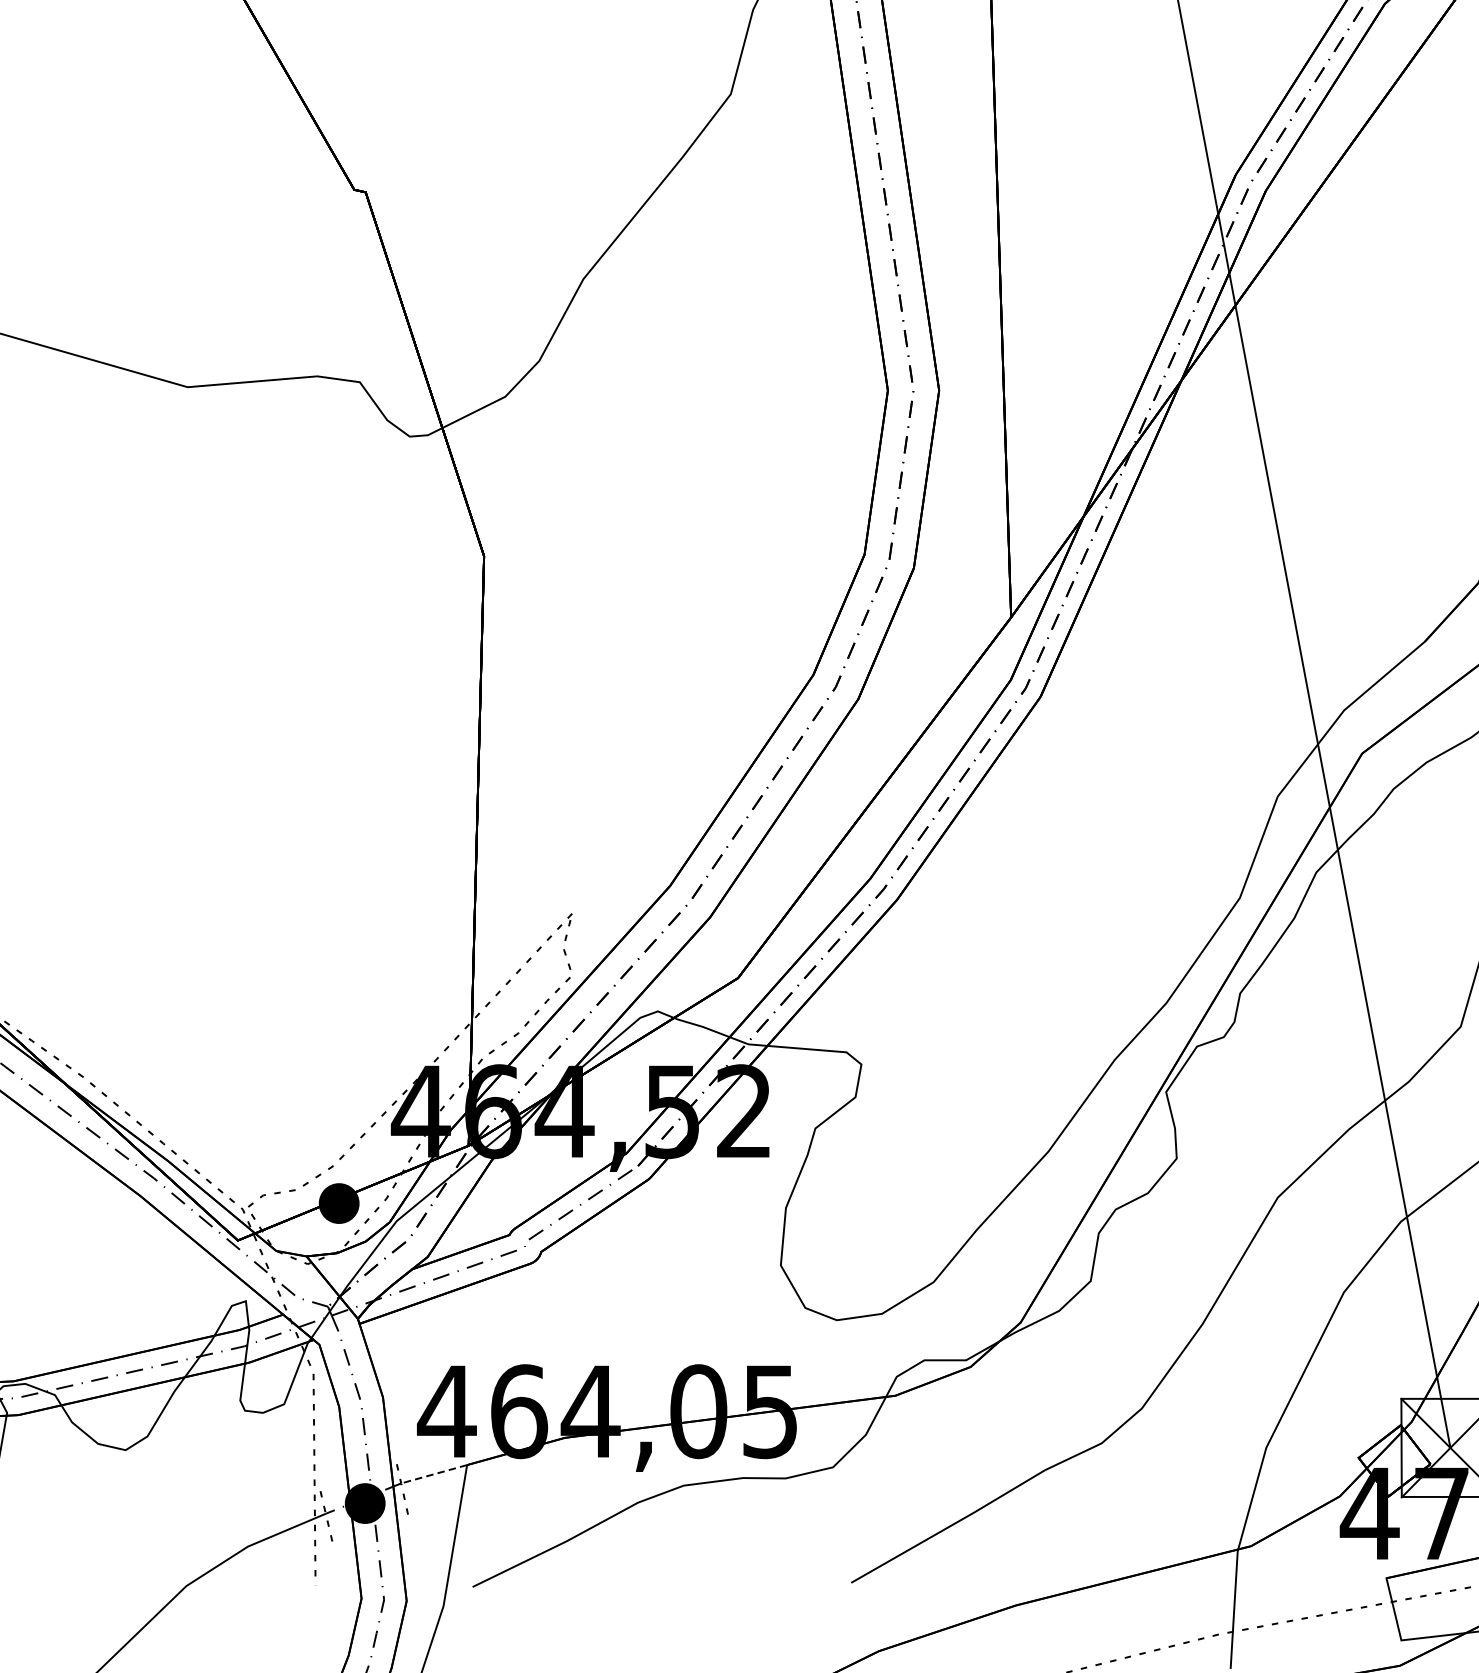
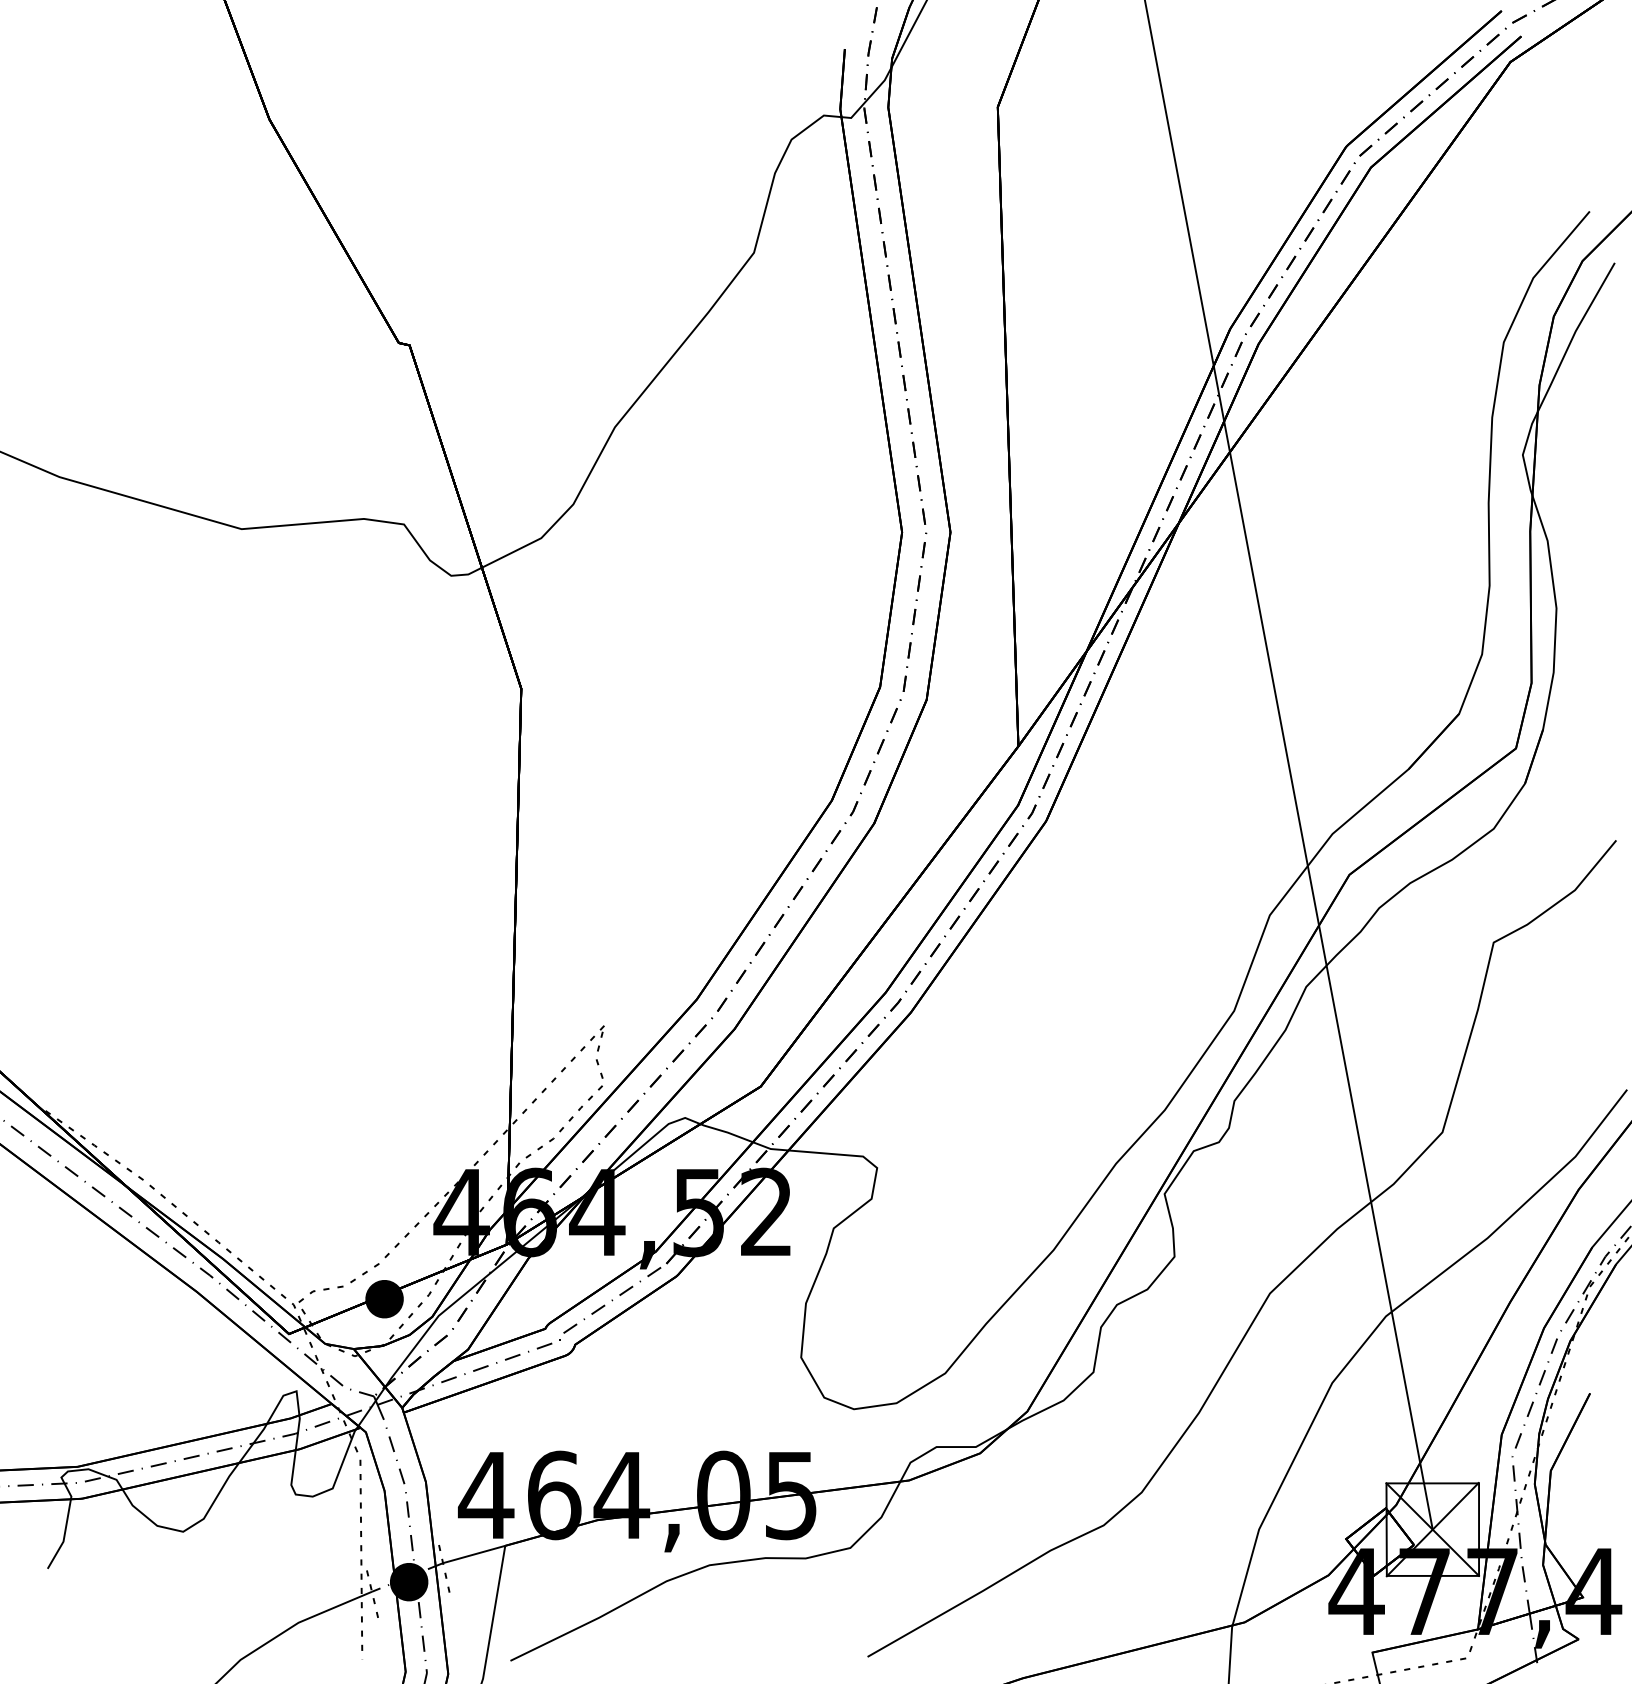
line: (433, 1474) -> (473, 1554), dashed -> solid

